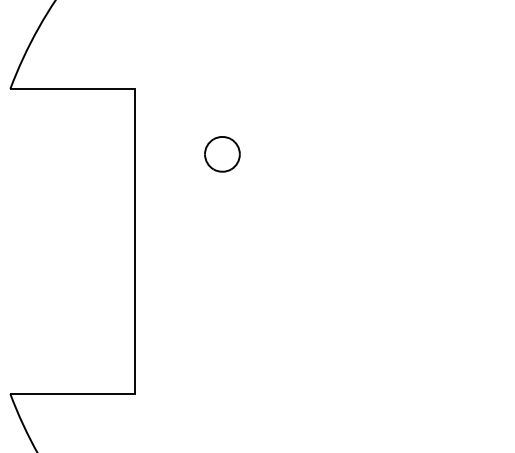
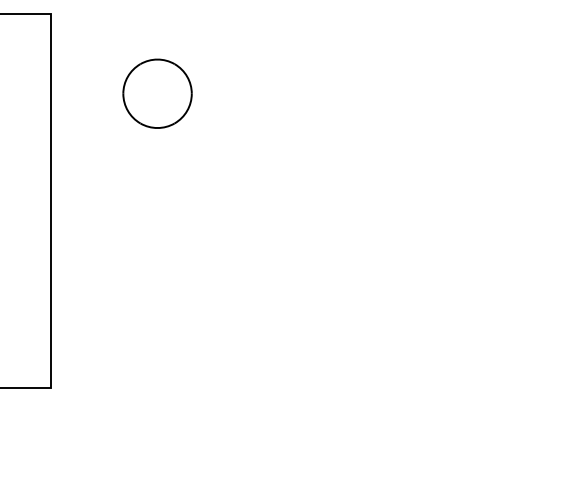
part: (222, 154) -> (157, 94), size x1.6

